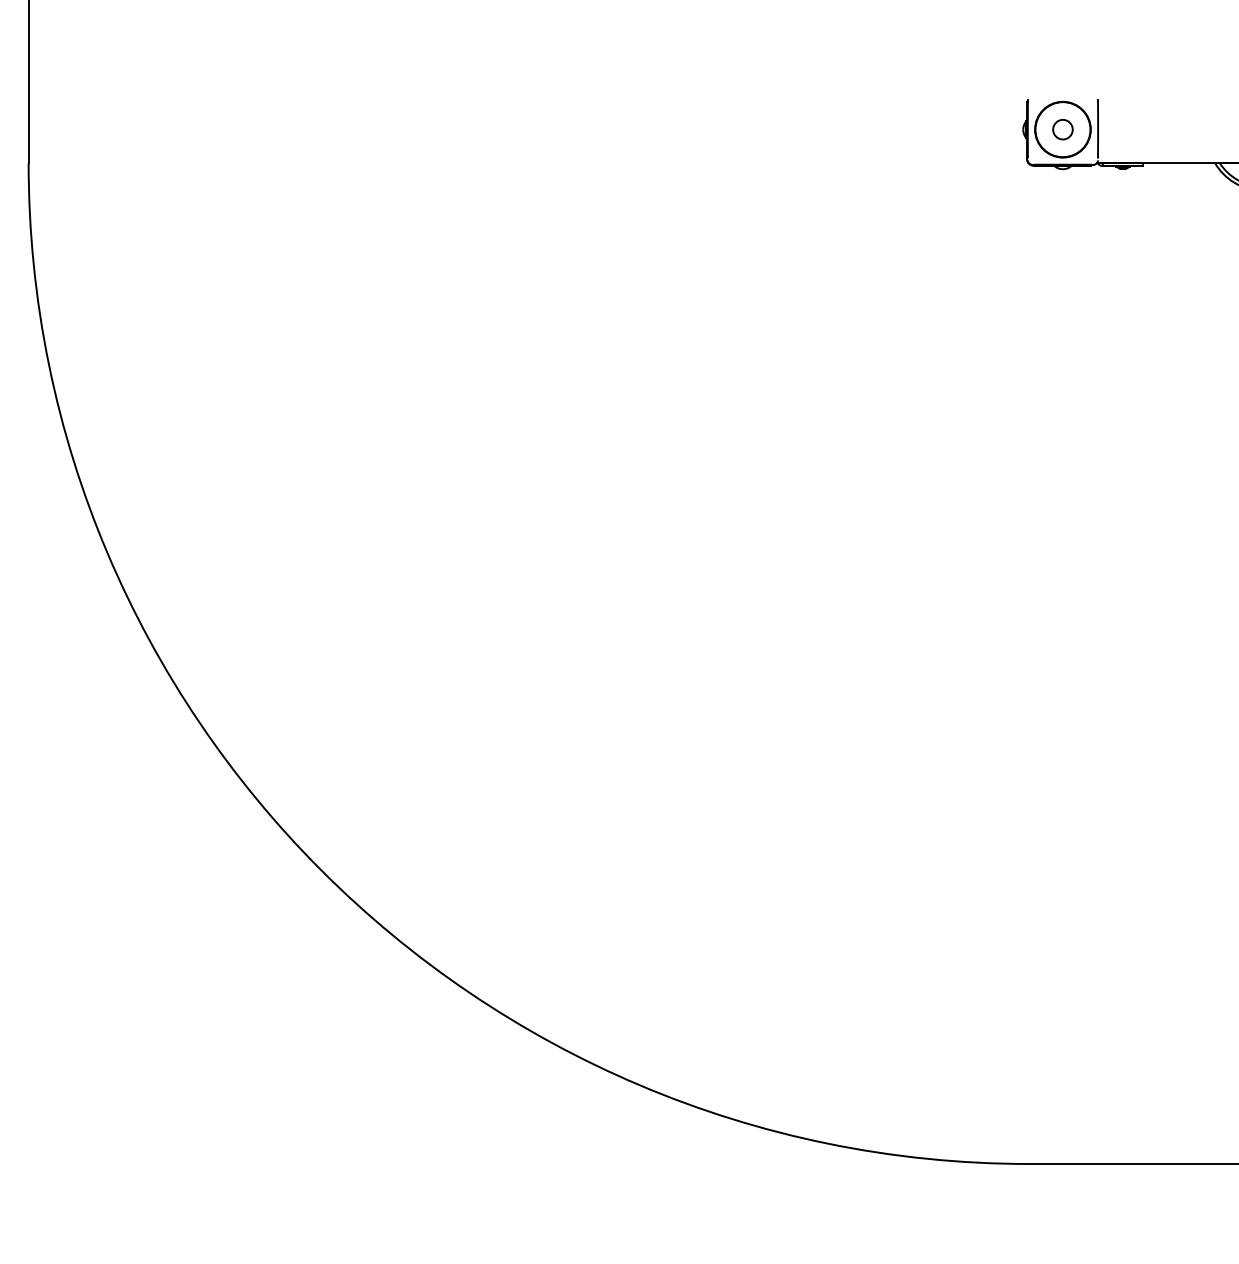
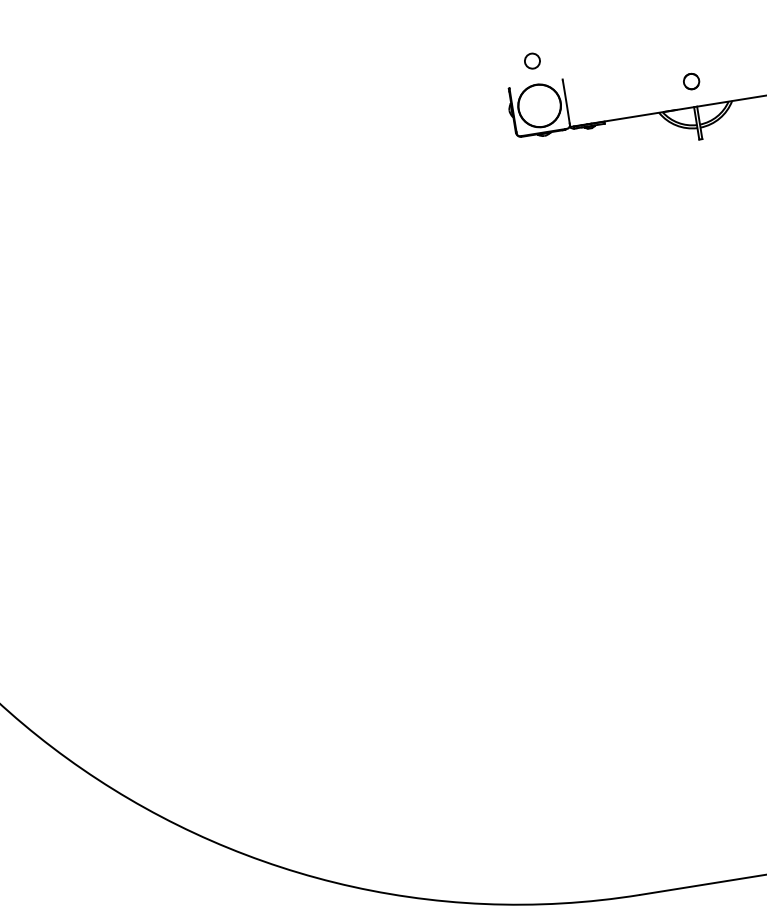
circle: (1062, 129) -> (532, 61), moved

